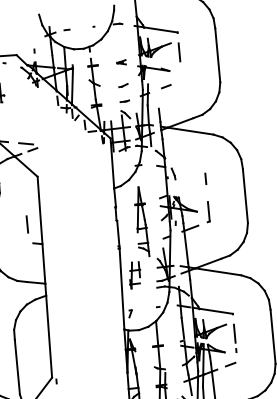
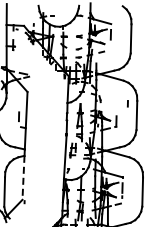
line: (204, 178) -> (127, 103), moved
line: (49, 337) -> (23, 178), solid -> dashed

